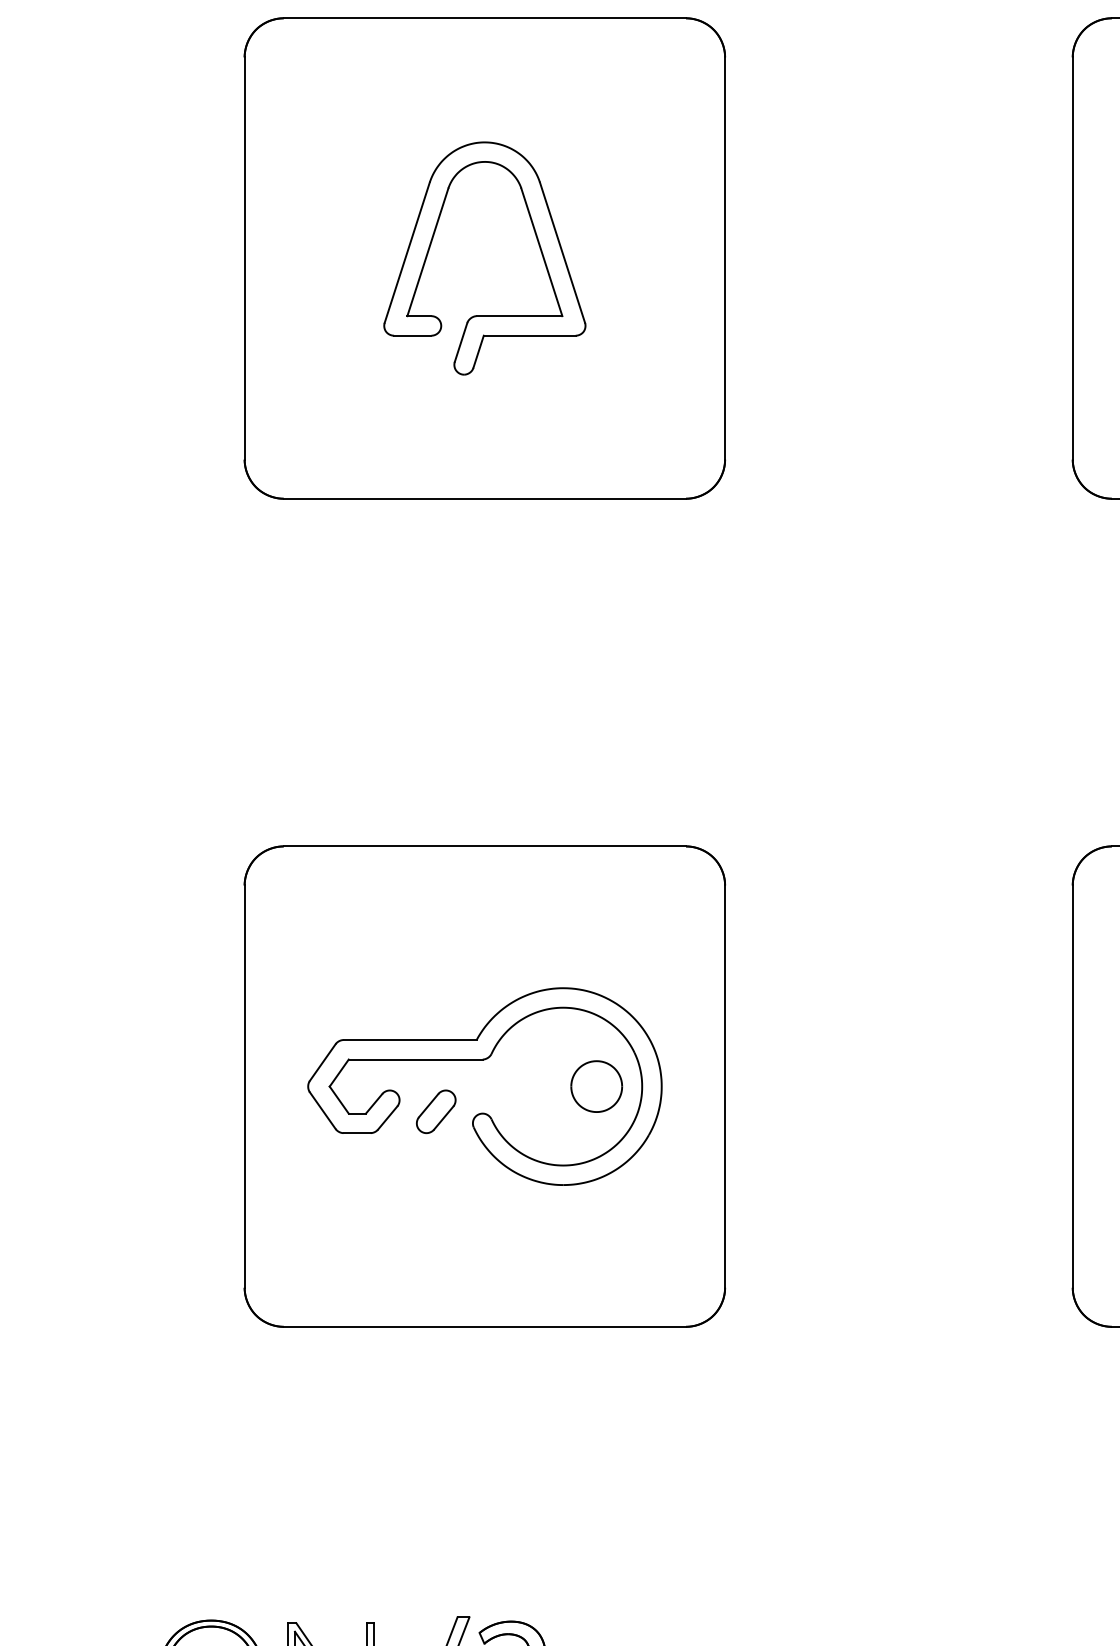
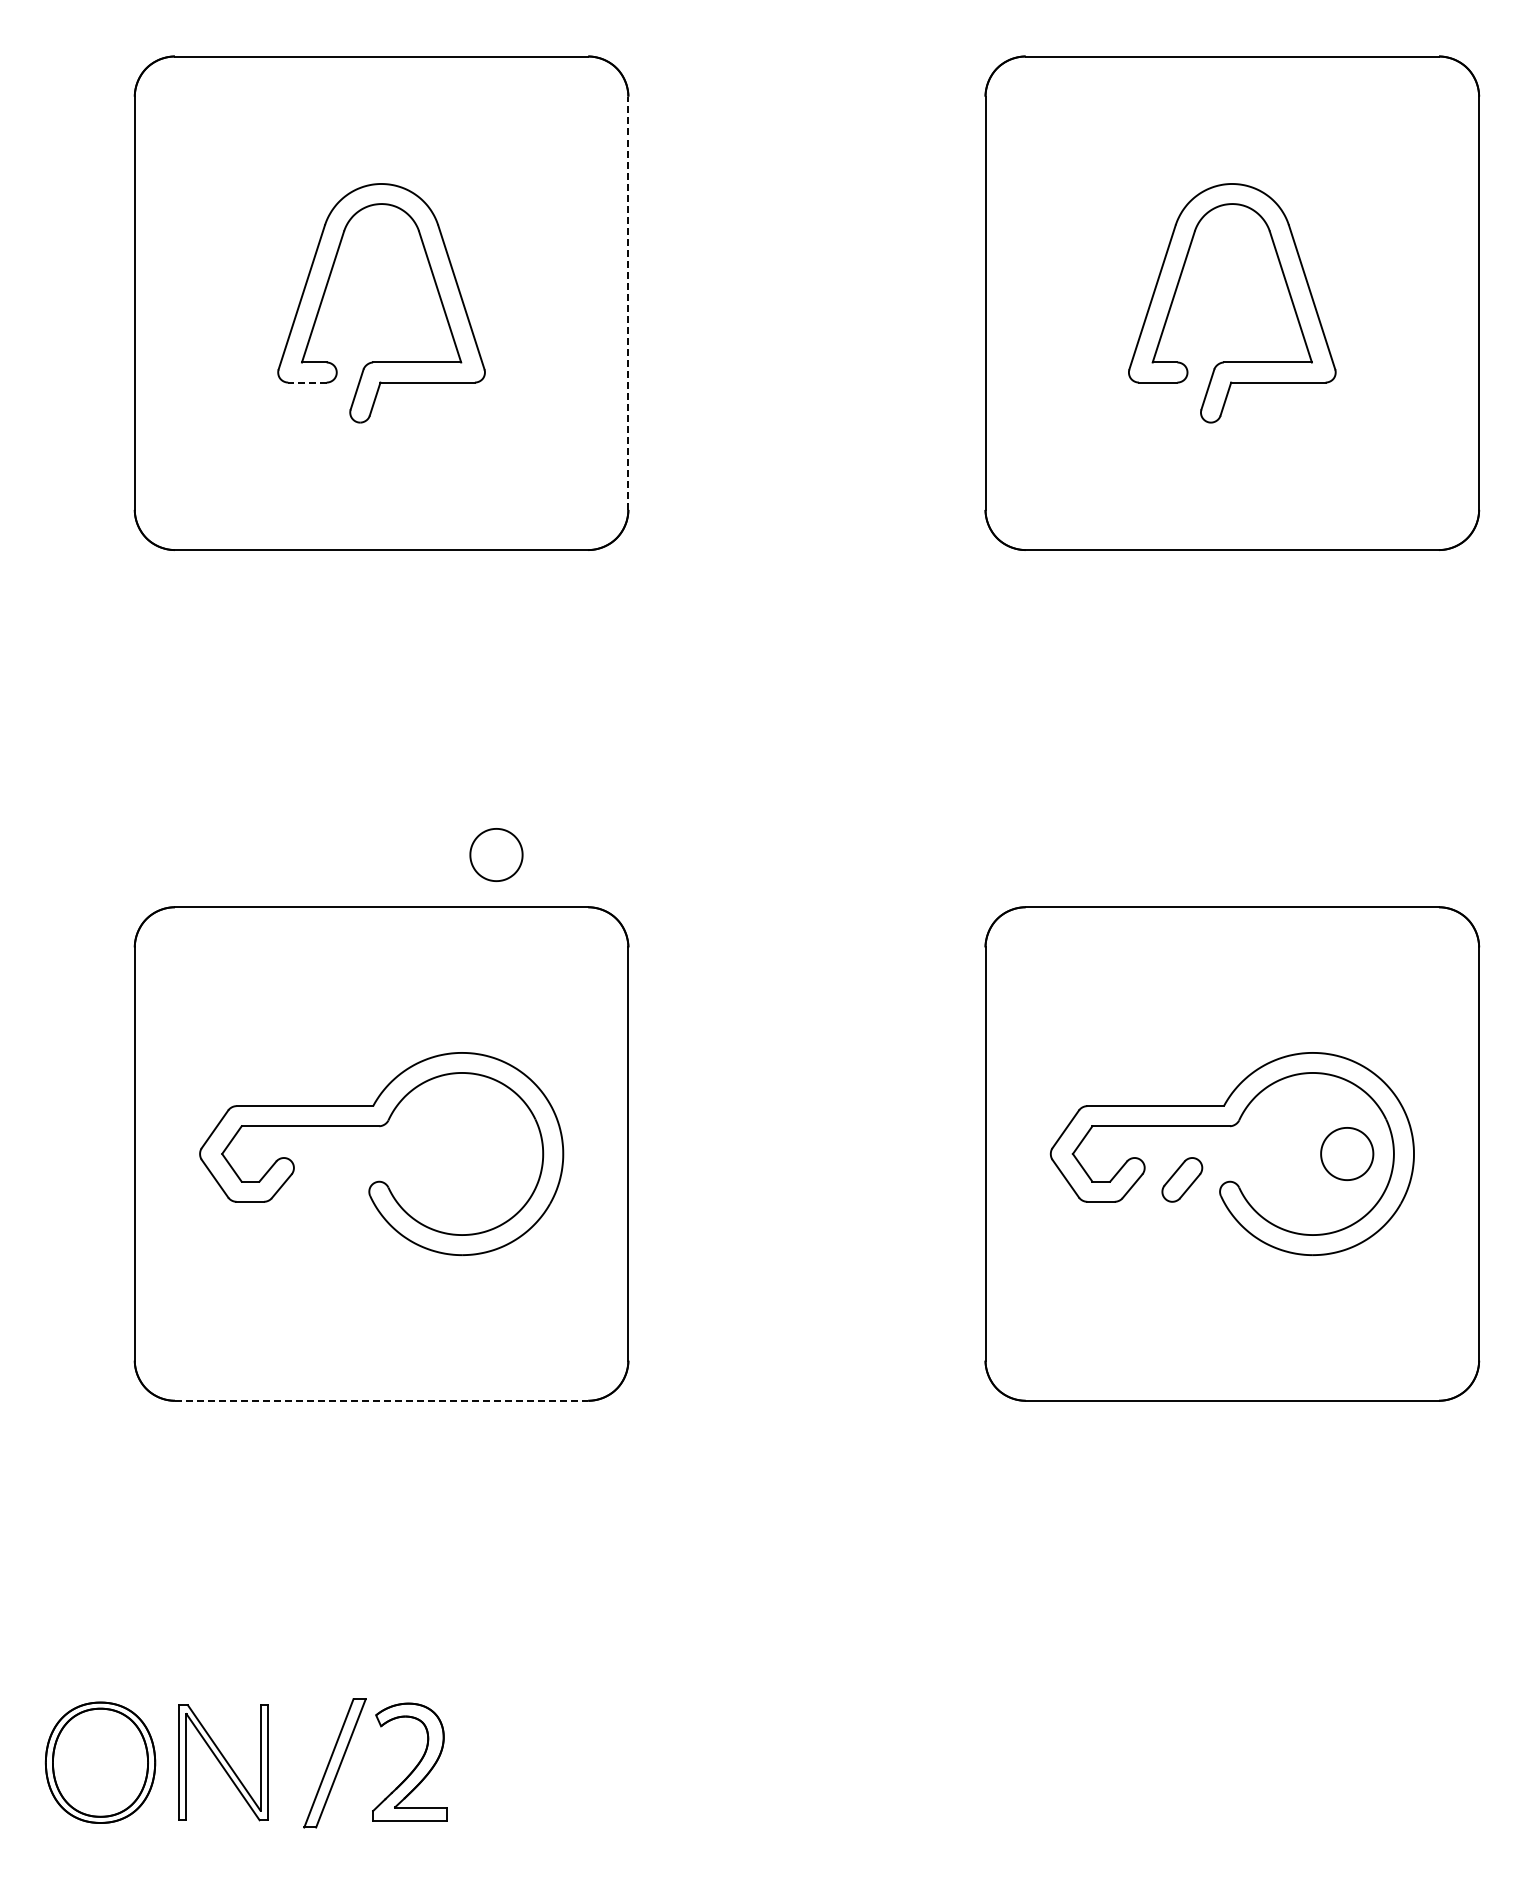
line: (725, 258) -> (628, 303), solid -> dashed
line: (411, 335) -> (306, 382), solid -> dashed
part: (596, 1086) -> (496, 854), moved
part: (436, 1111) -> (331, 1179), removed
line: (484, 1326) -> (381, 1400), solid -> dashed

